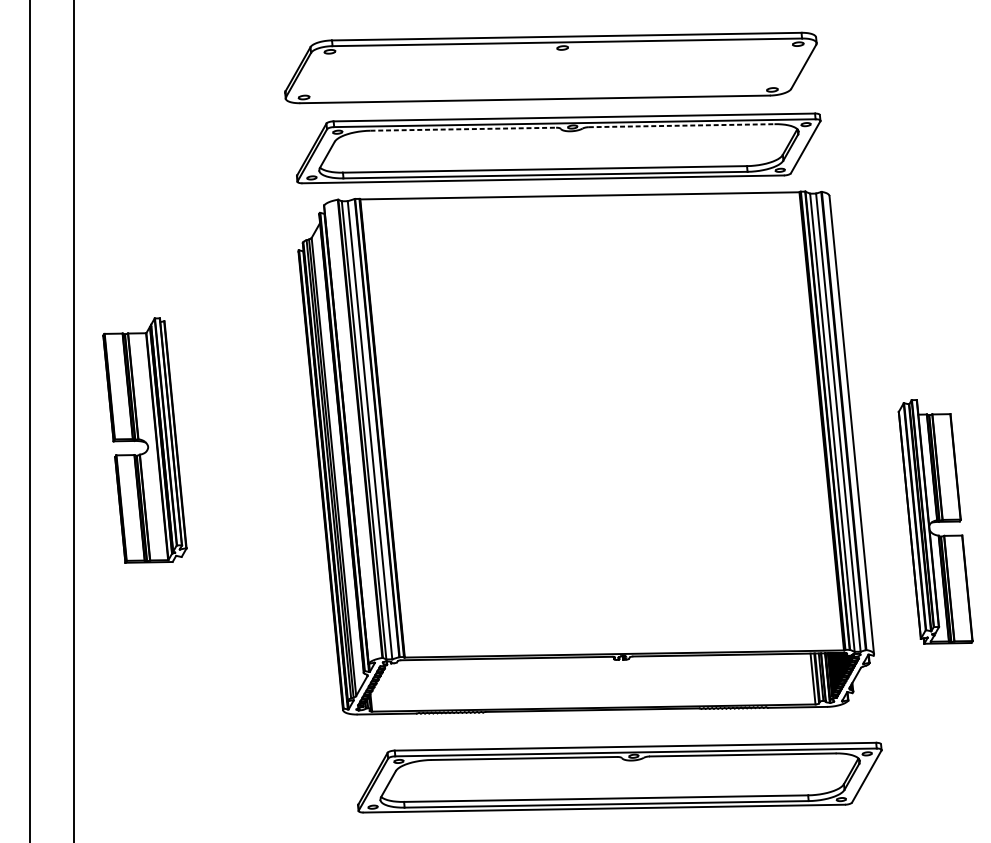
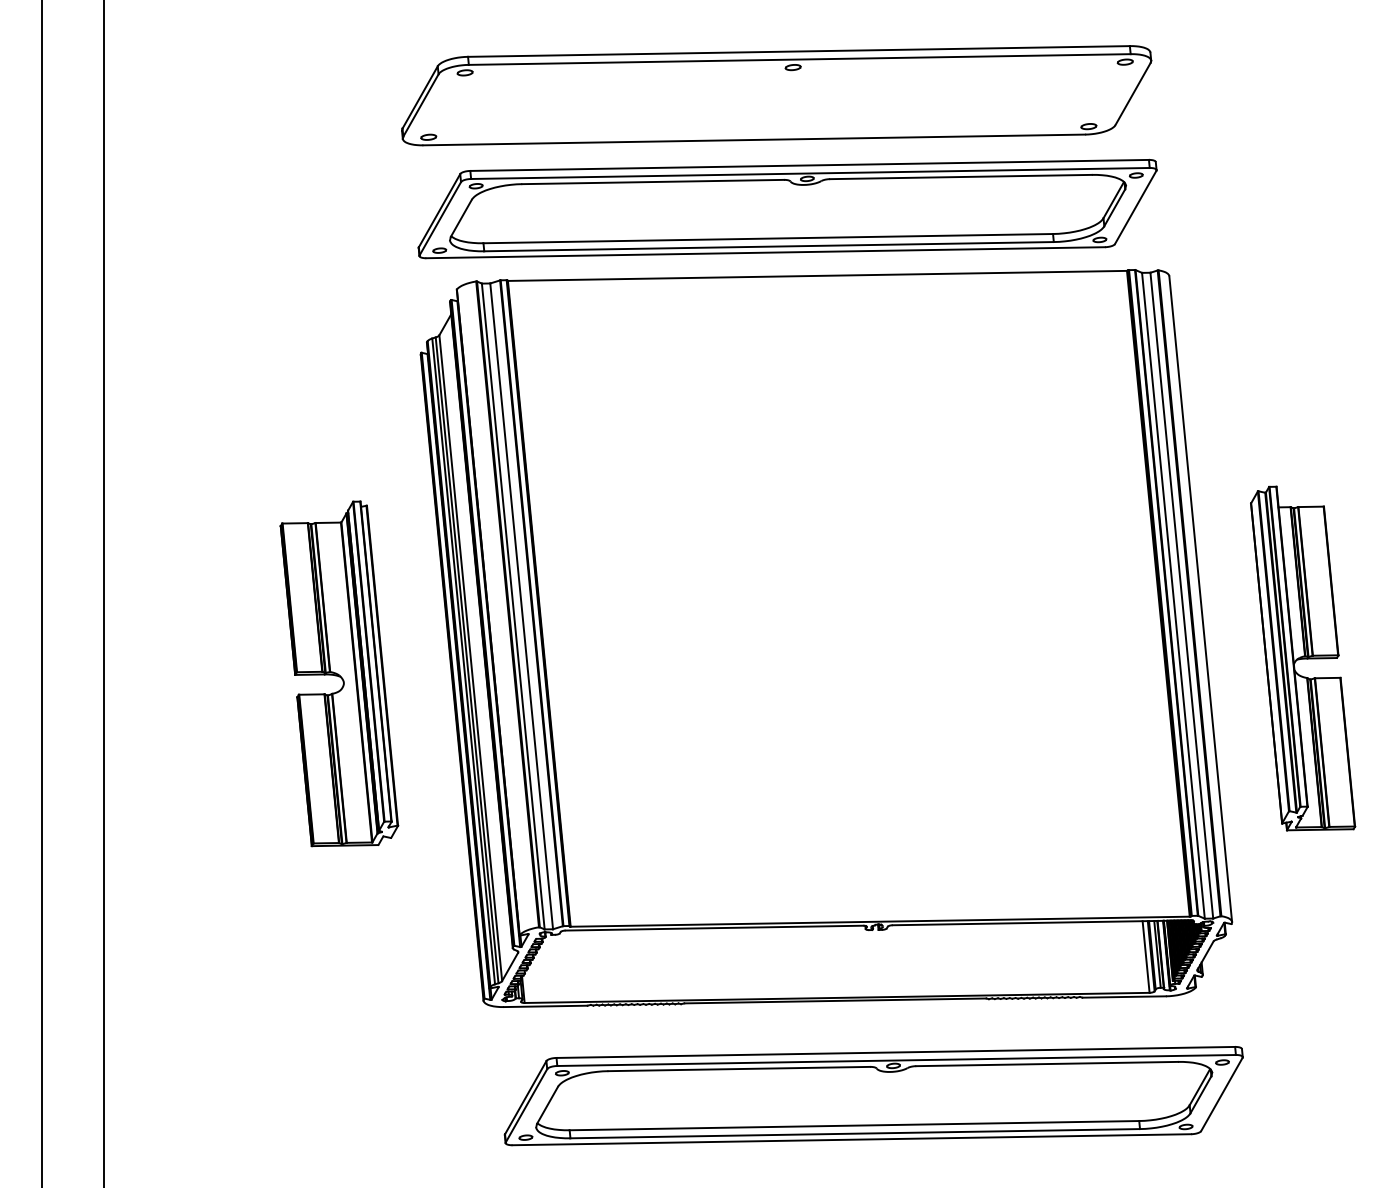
line: (681, 126) -> (960, 177), dashed -> solid
line: (463, 129) -> (653, 182), dashed -> solid
part: (145, 440) -> (339, 673), moved
part: (936, 521) -> (1303, 658), moved

